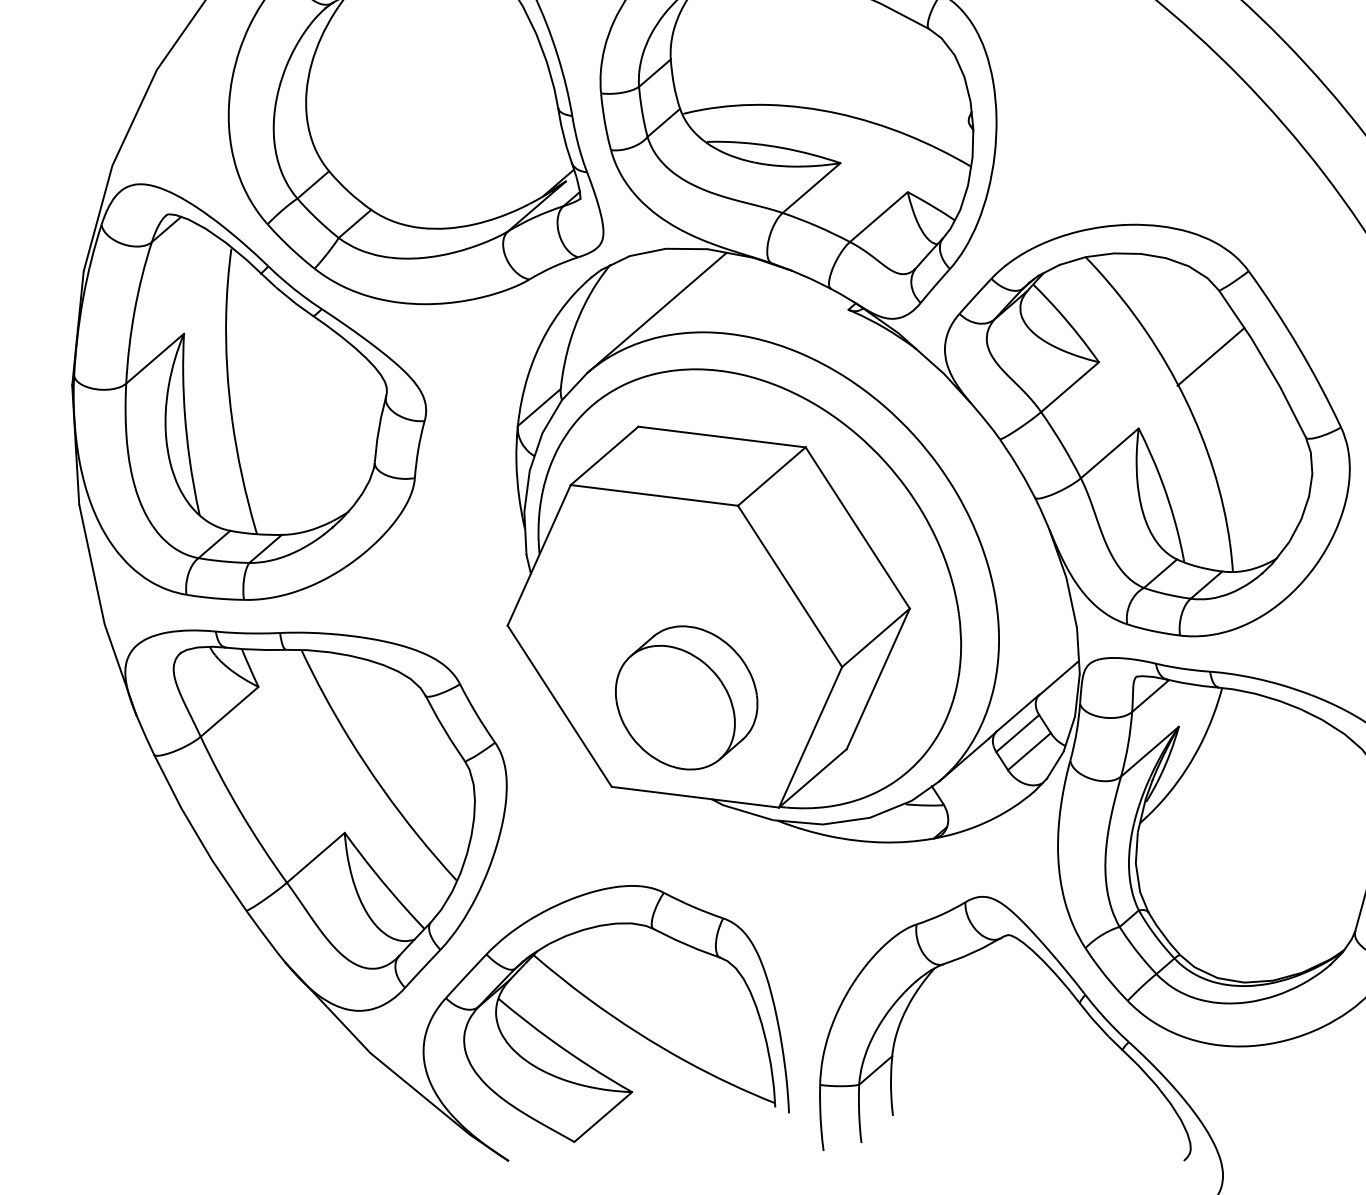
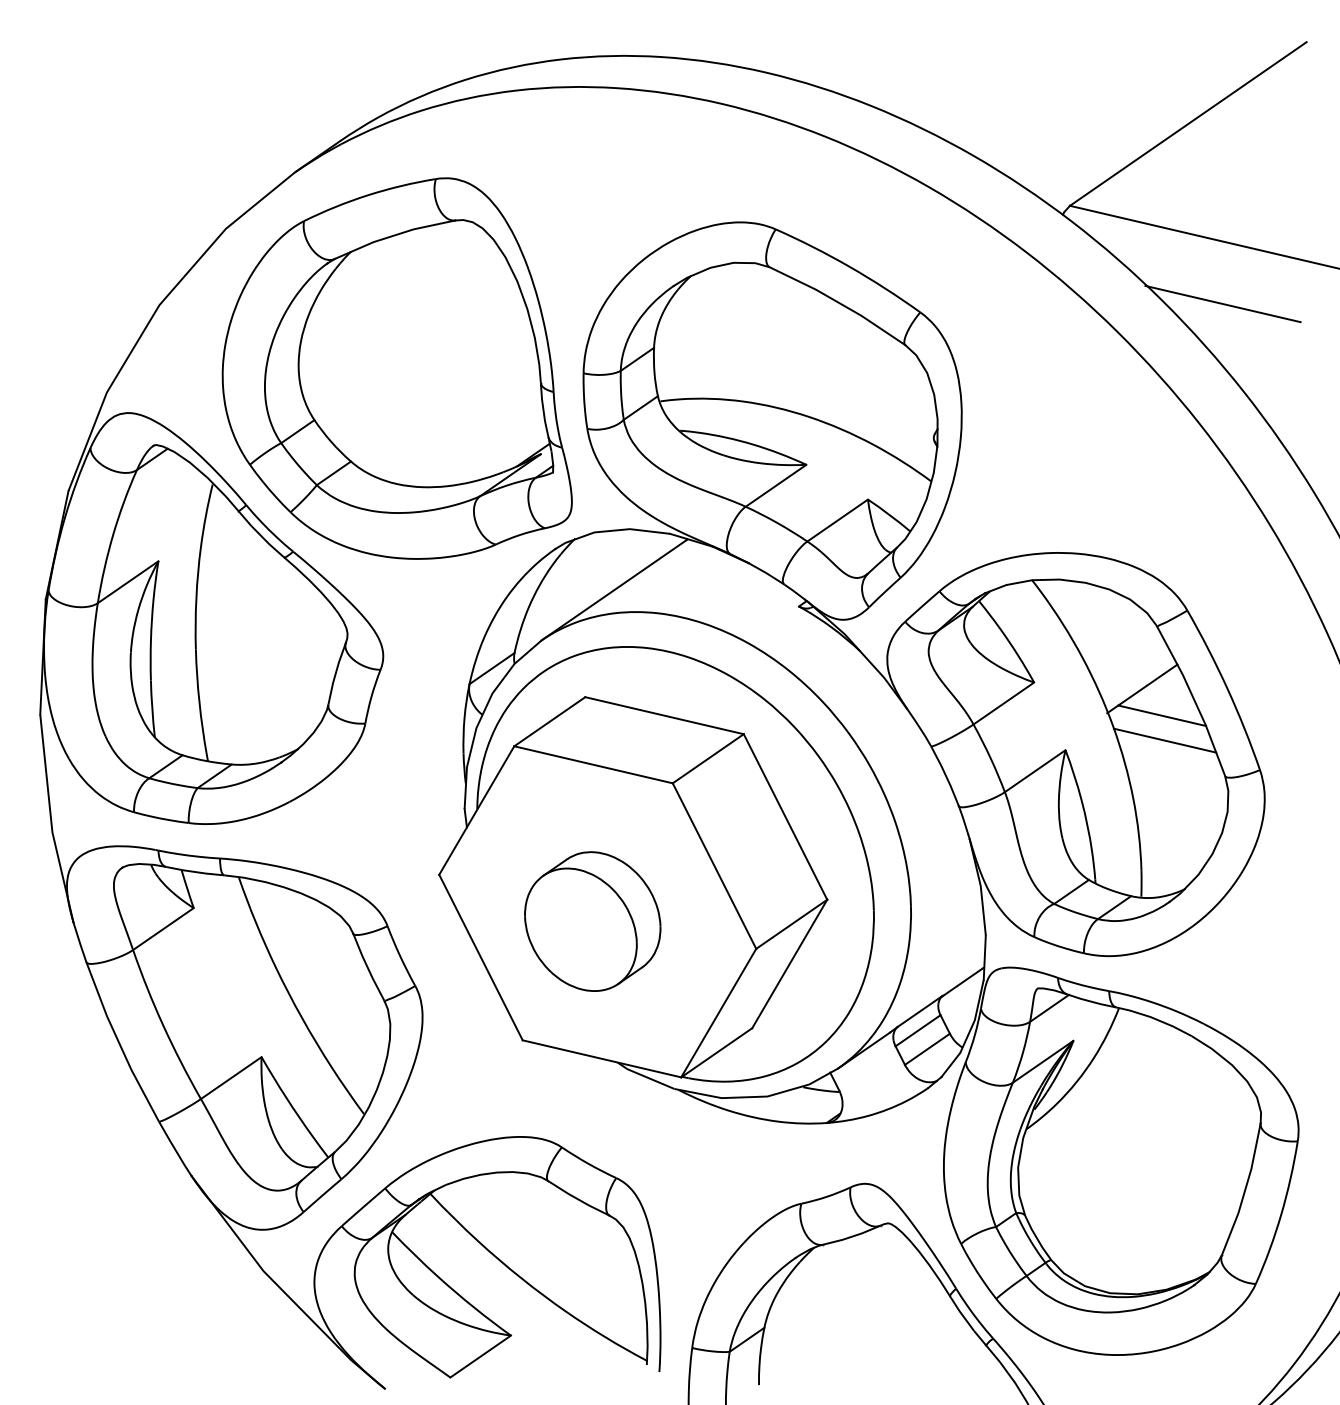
line: (1234, 382) -> (1162, 715), added
line: (1239, 407) -> (1164, 740), added
part: (686, 697) -> (592, 921), moved

